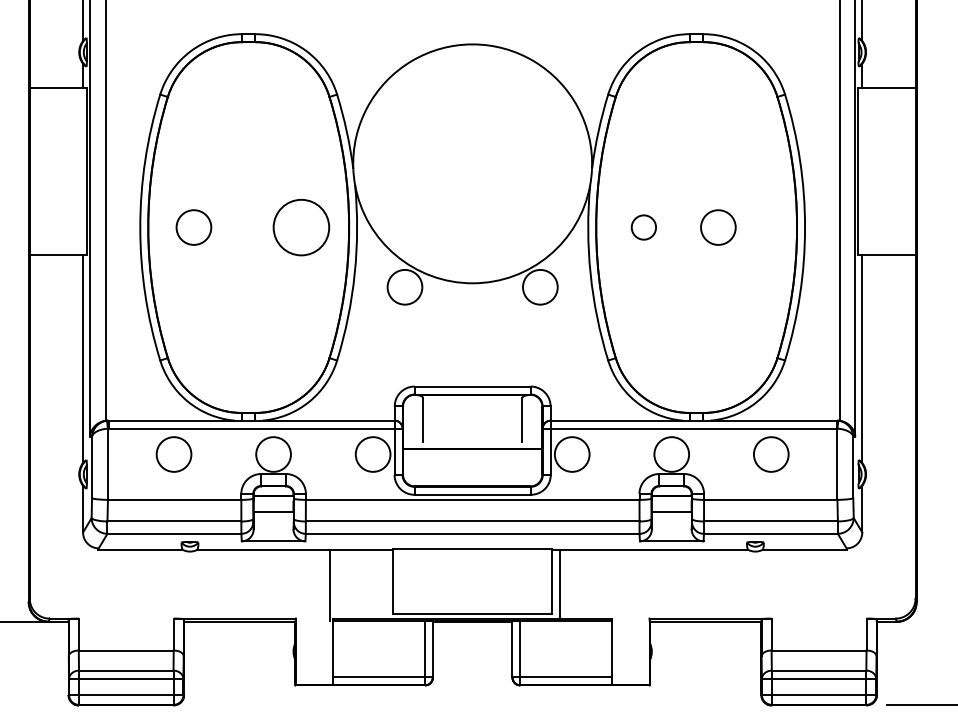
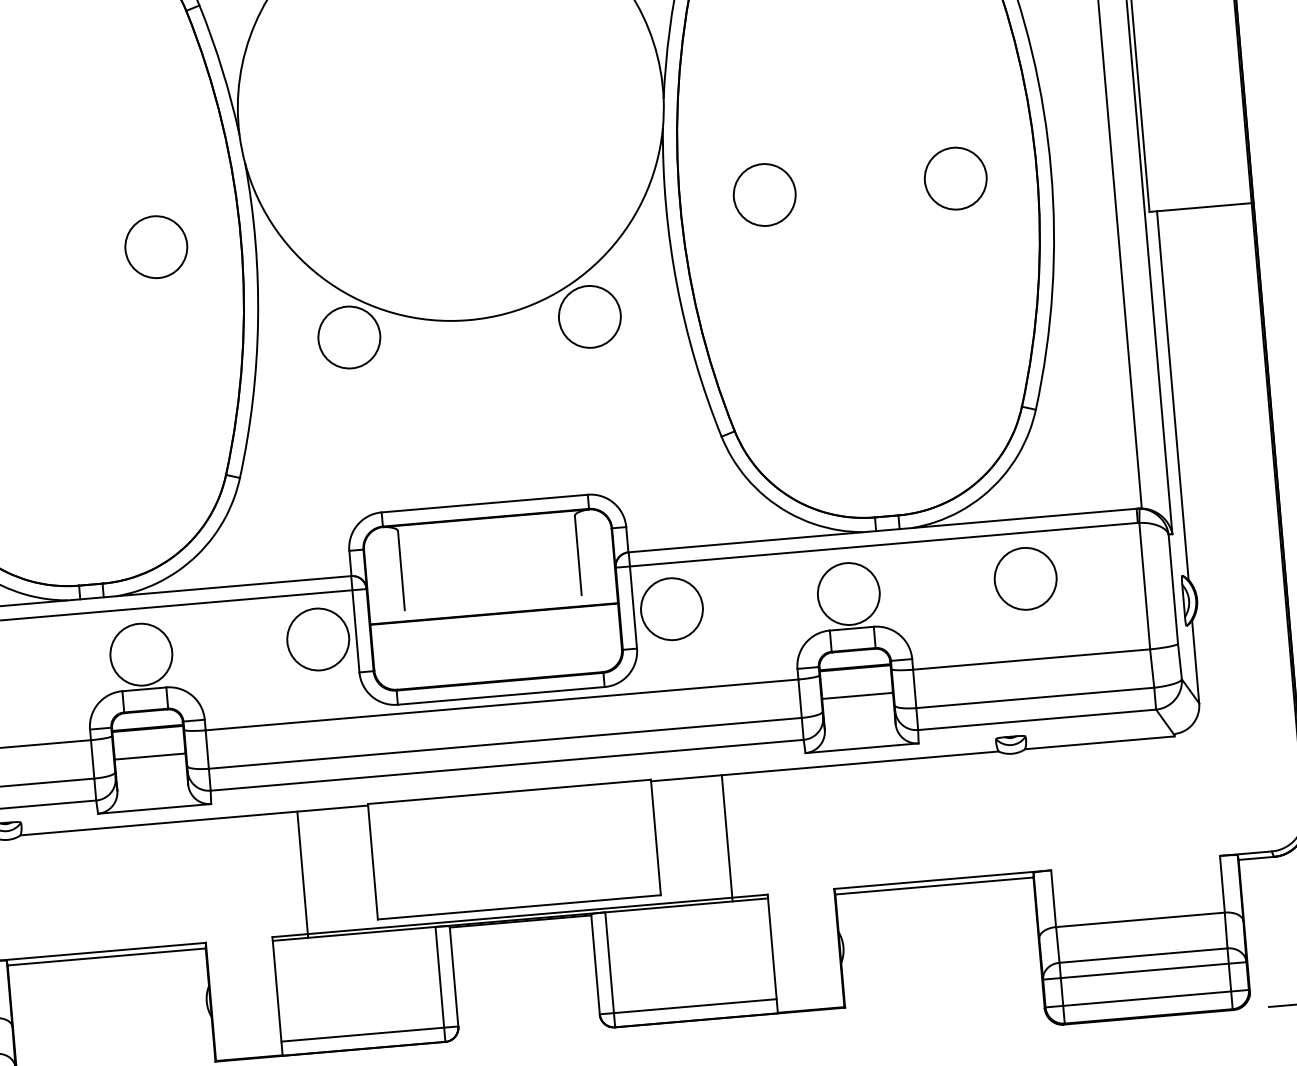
circle: (301, 227) -> (156, 247), size x0.62
circle: (643, 227) -> (764, 194), size x1.43
circle: (718, 227) -> (955, 178), moved
line: (330, 584) -> (303, 873), moved
line: (560, 584) -> (727, 837), moved

